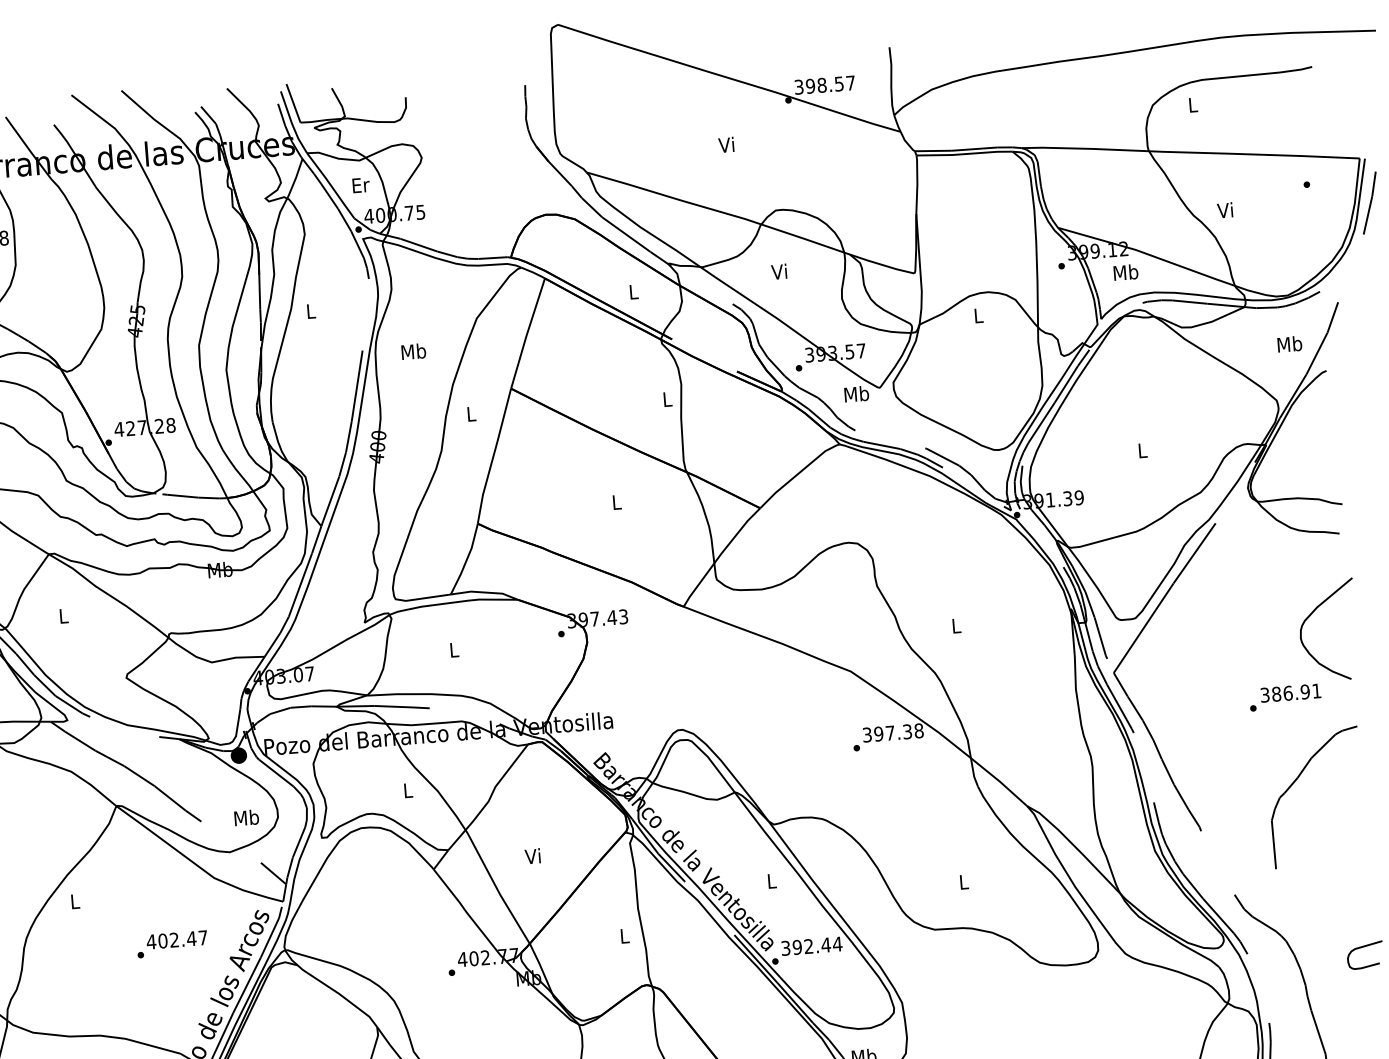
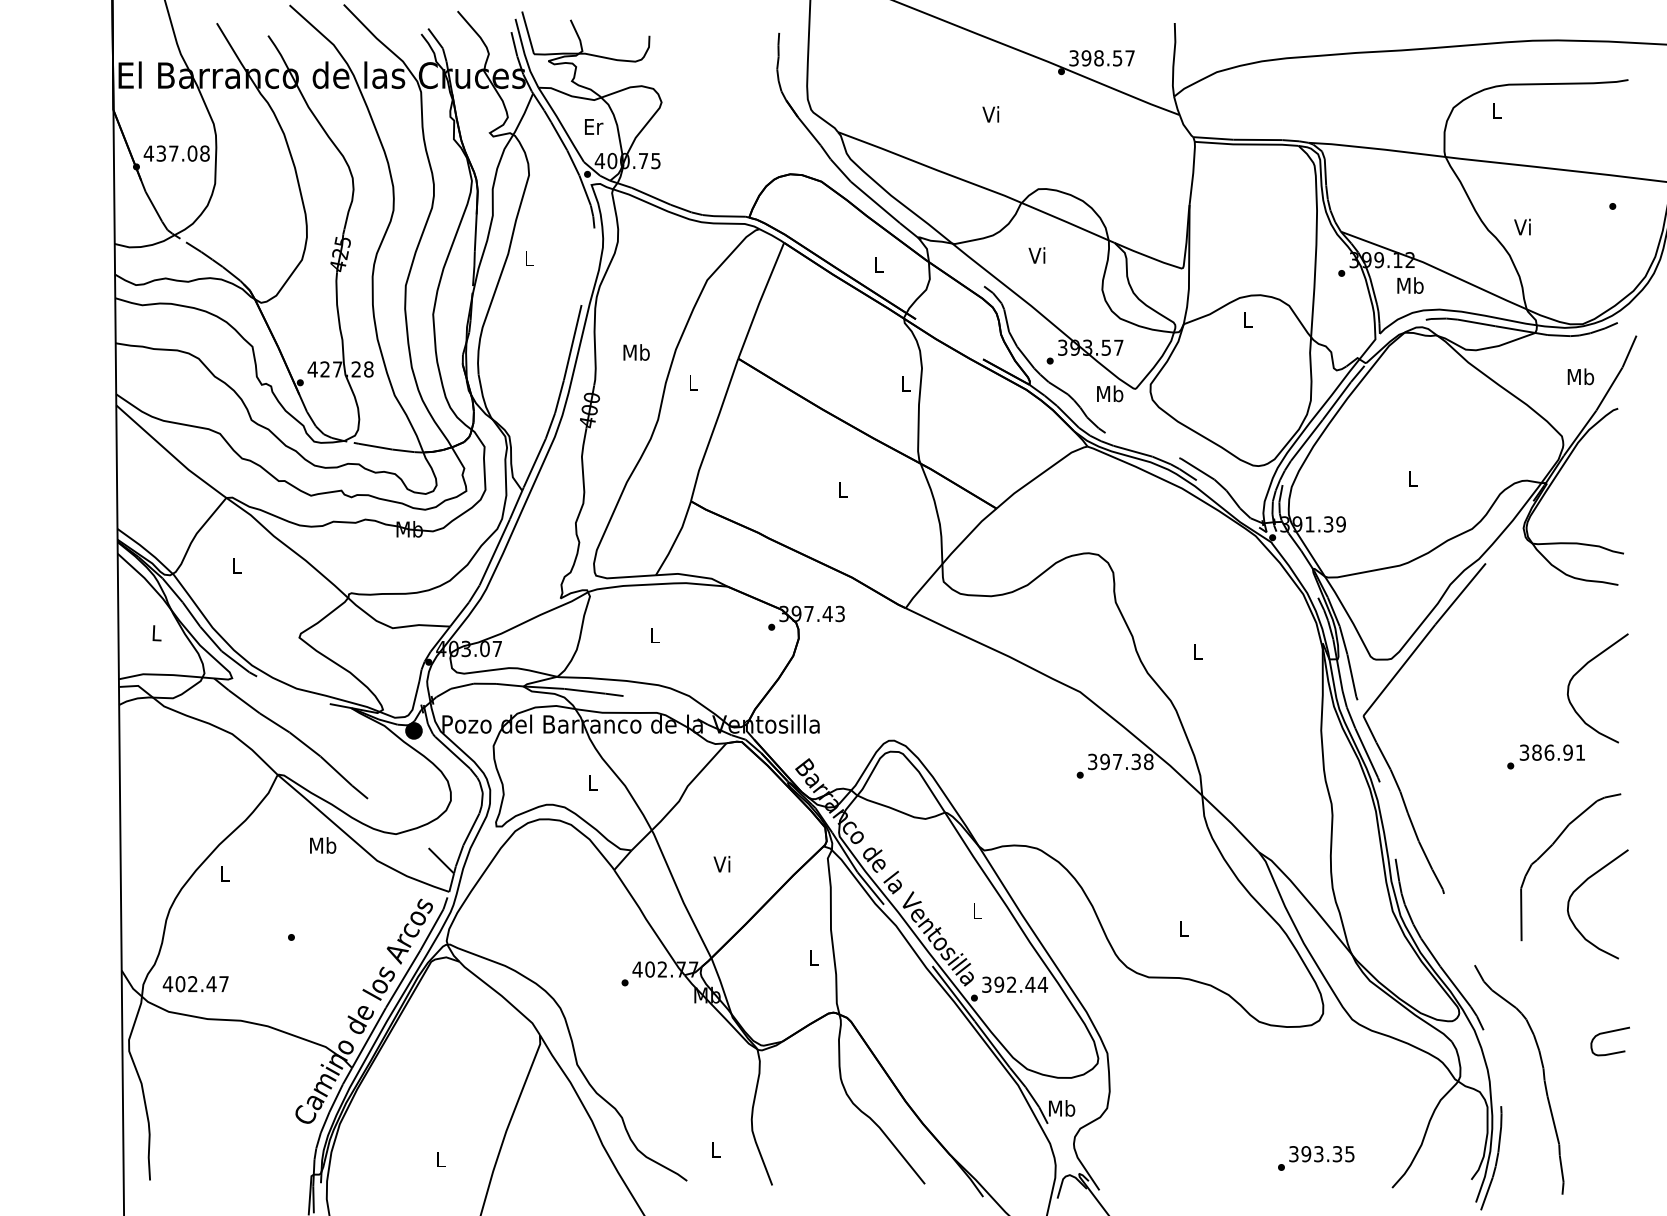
text: (413, 351) -> (636, 352), moved
curve: (1327, 814) -> (1581, 886), added
text: (247, 817) -> (323, 845), moved
text: (176, 940) -> (195, 984), moved

